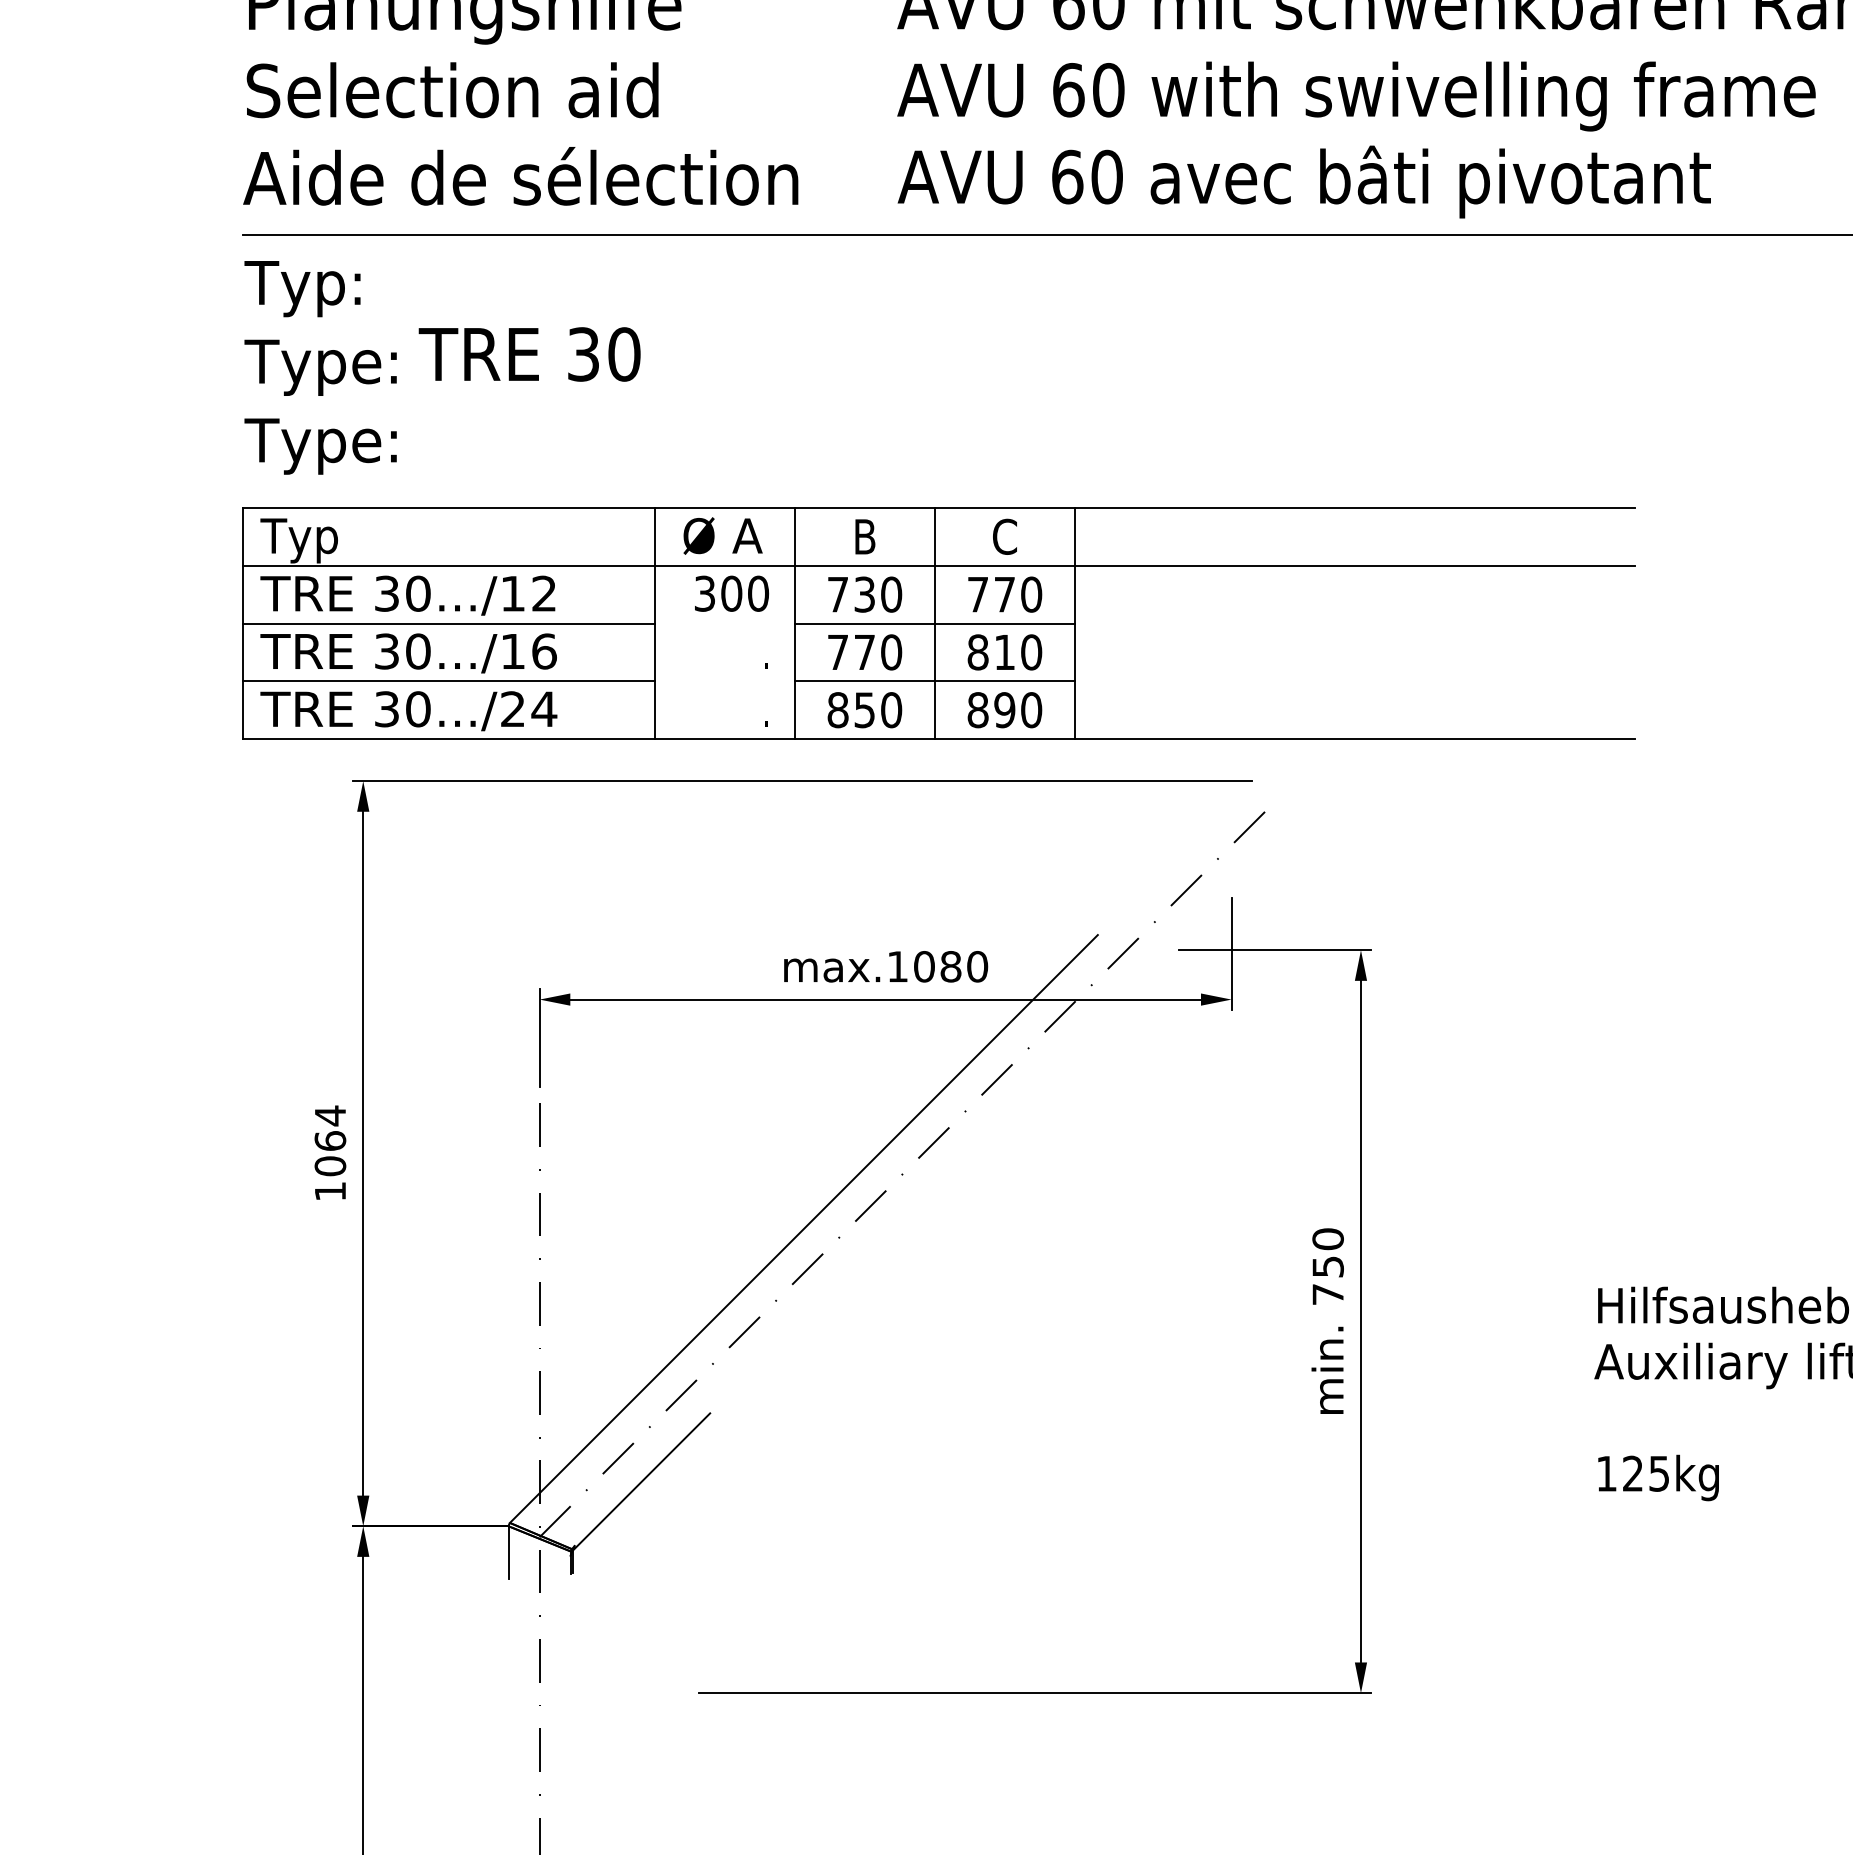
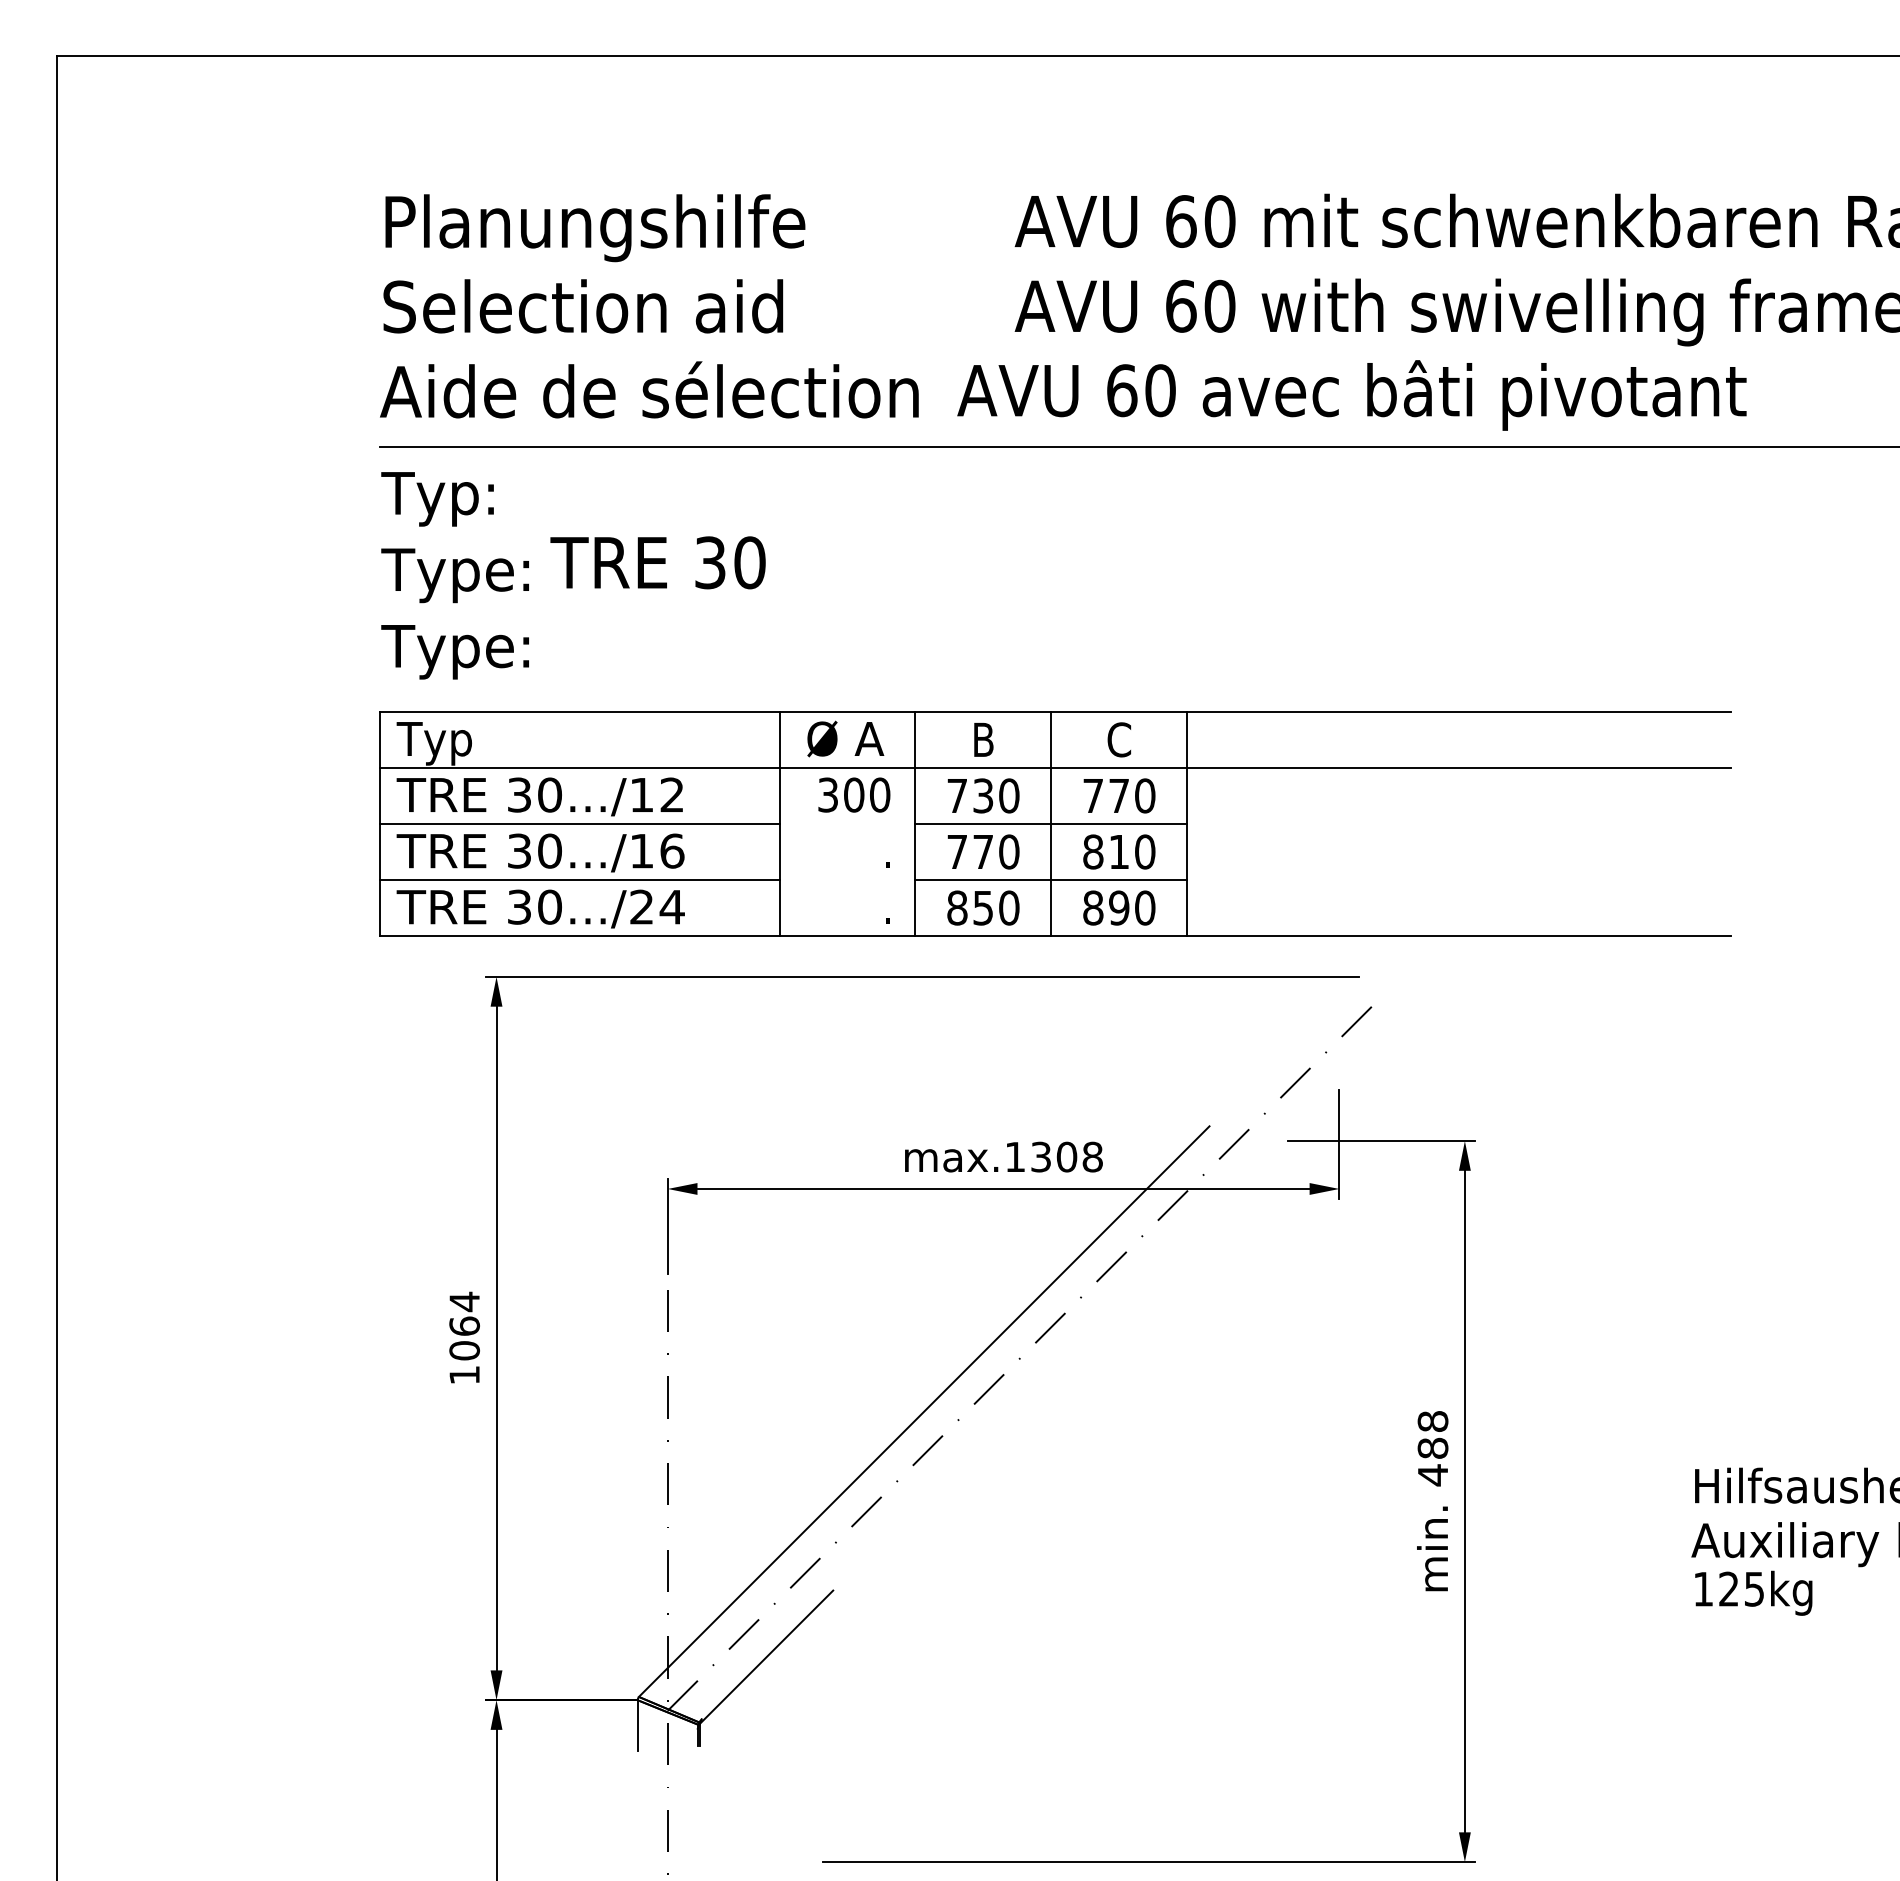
text: (1303, 182) -> (1351, 395), moved
text: (950, 966) -> (1066, 1156), max.1080 -> max.1308
text: (1327, 1266) -> (1432, 1448), 750 -> 488
text: (1658, 1477) -> (1753, 1592), moved

